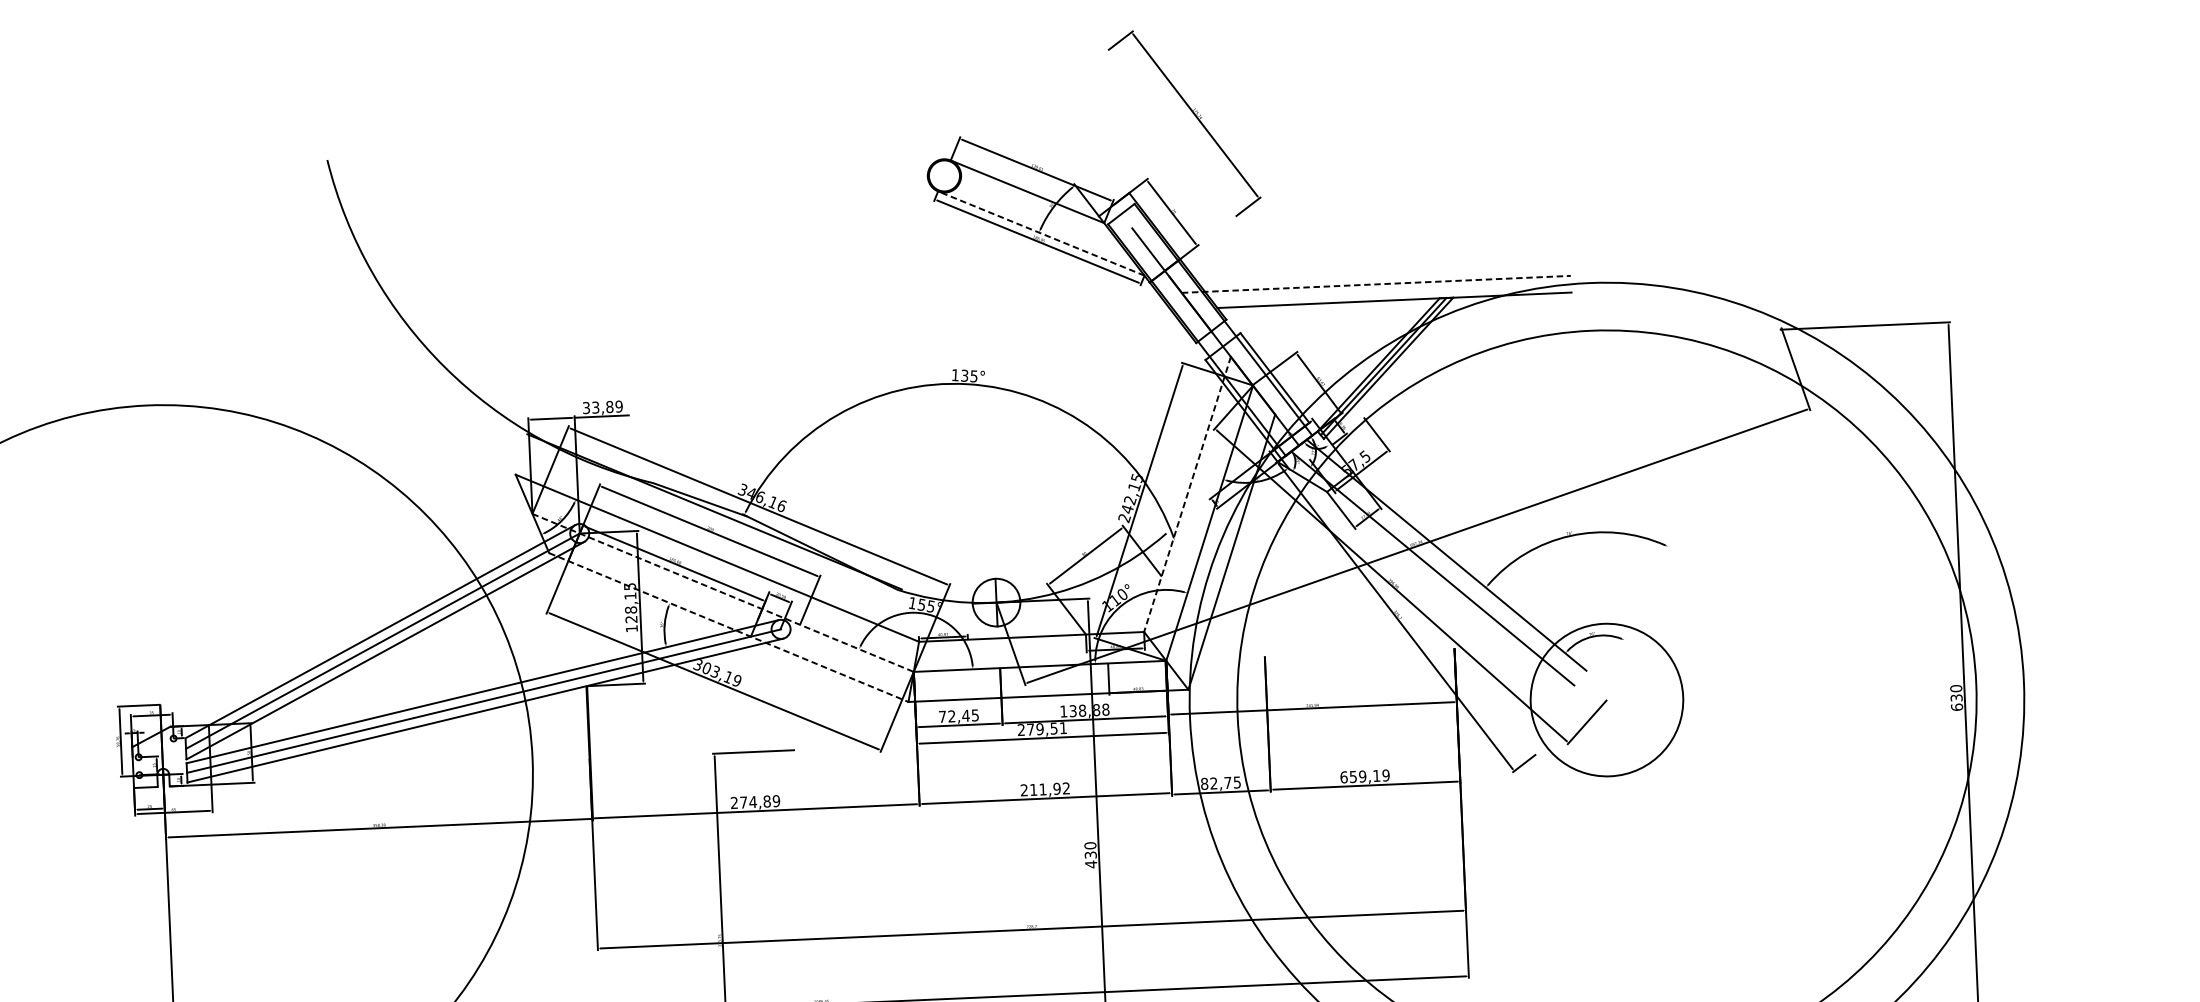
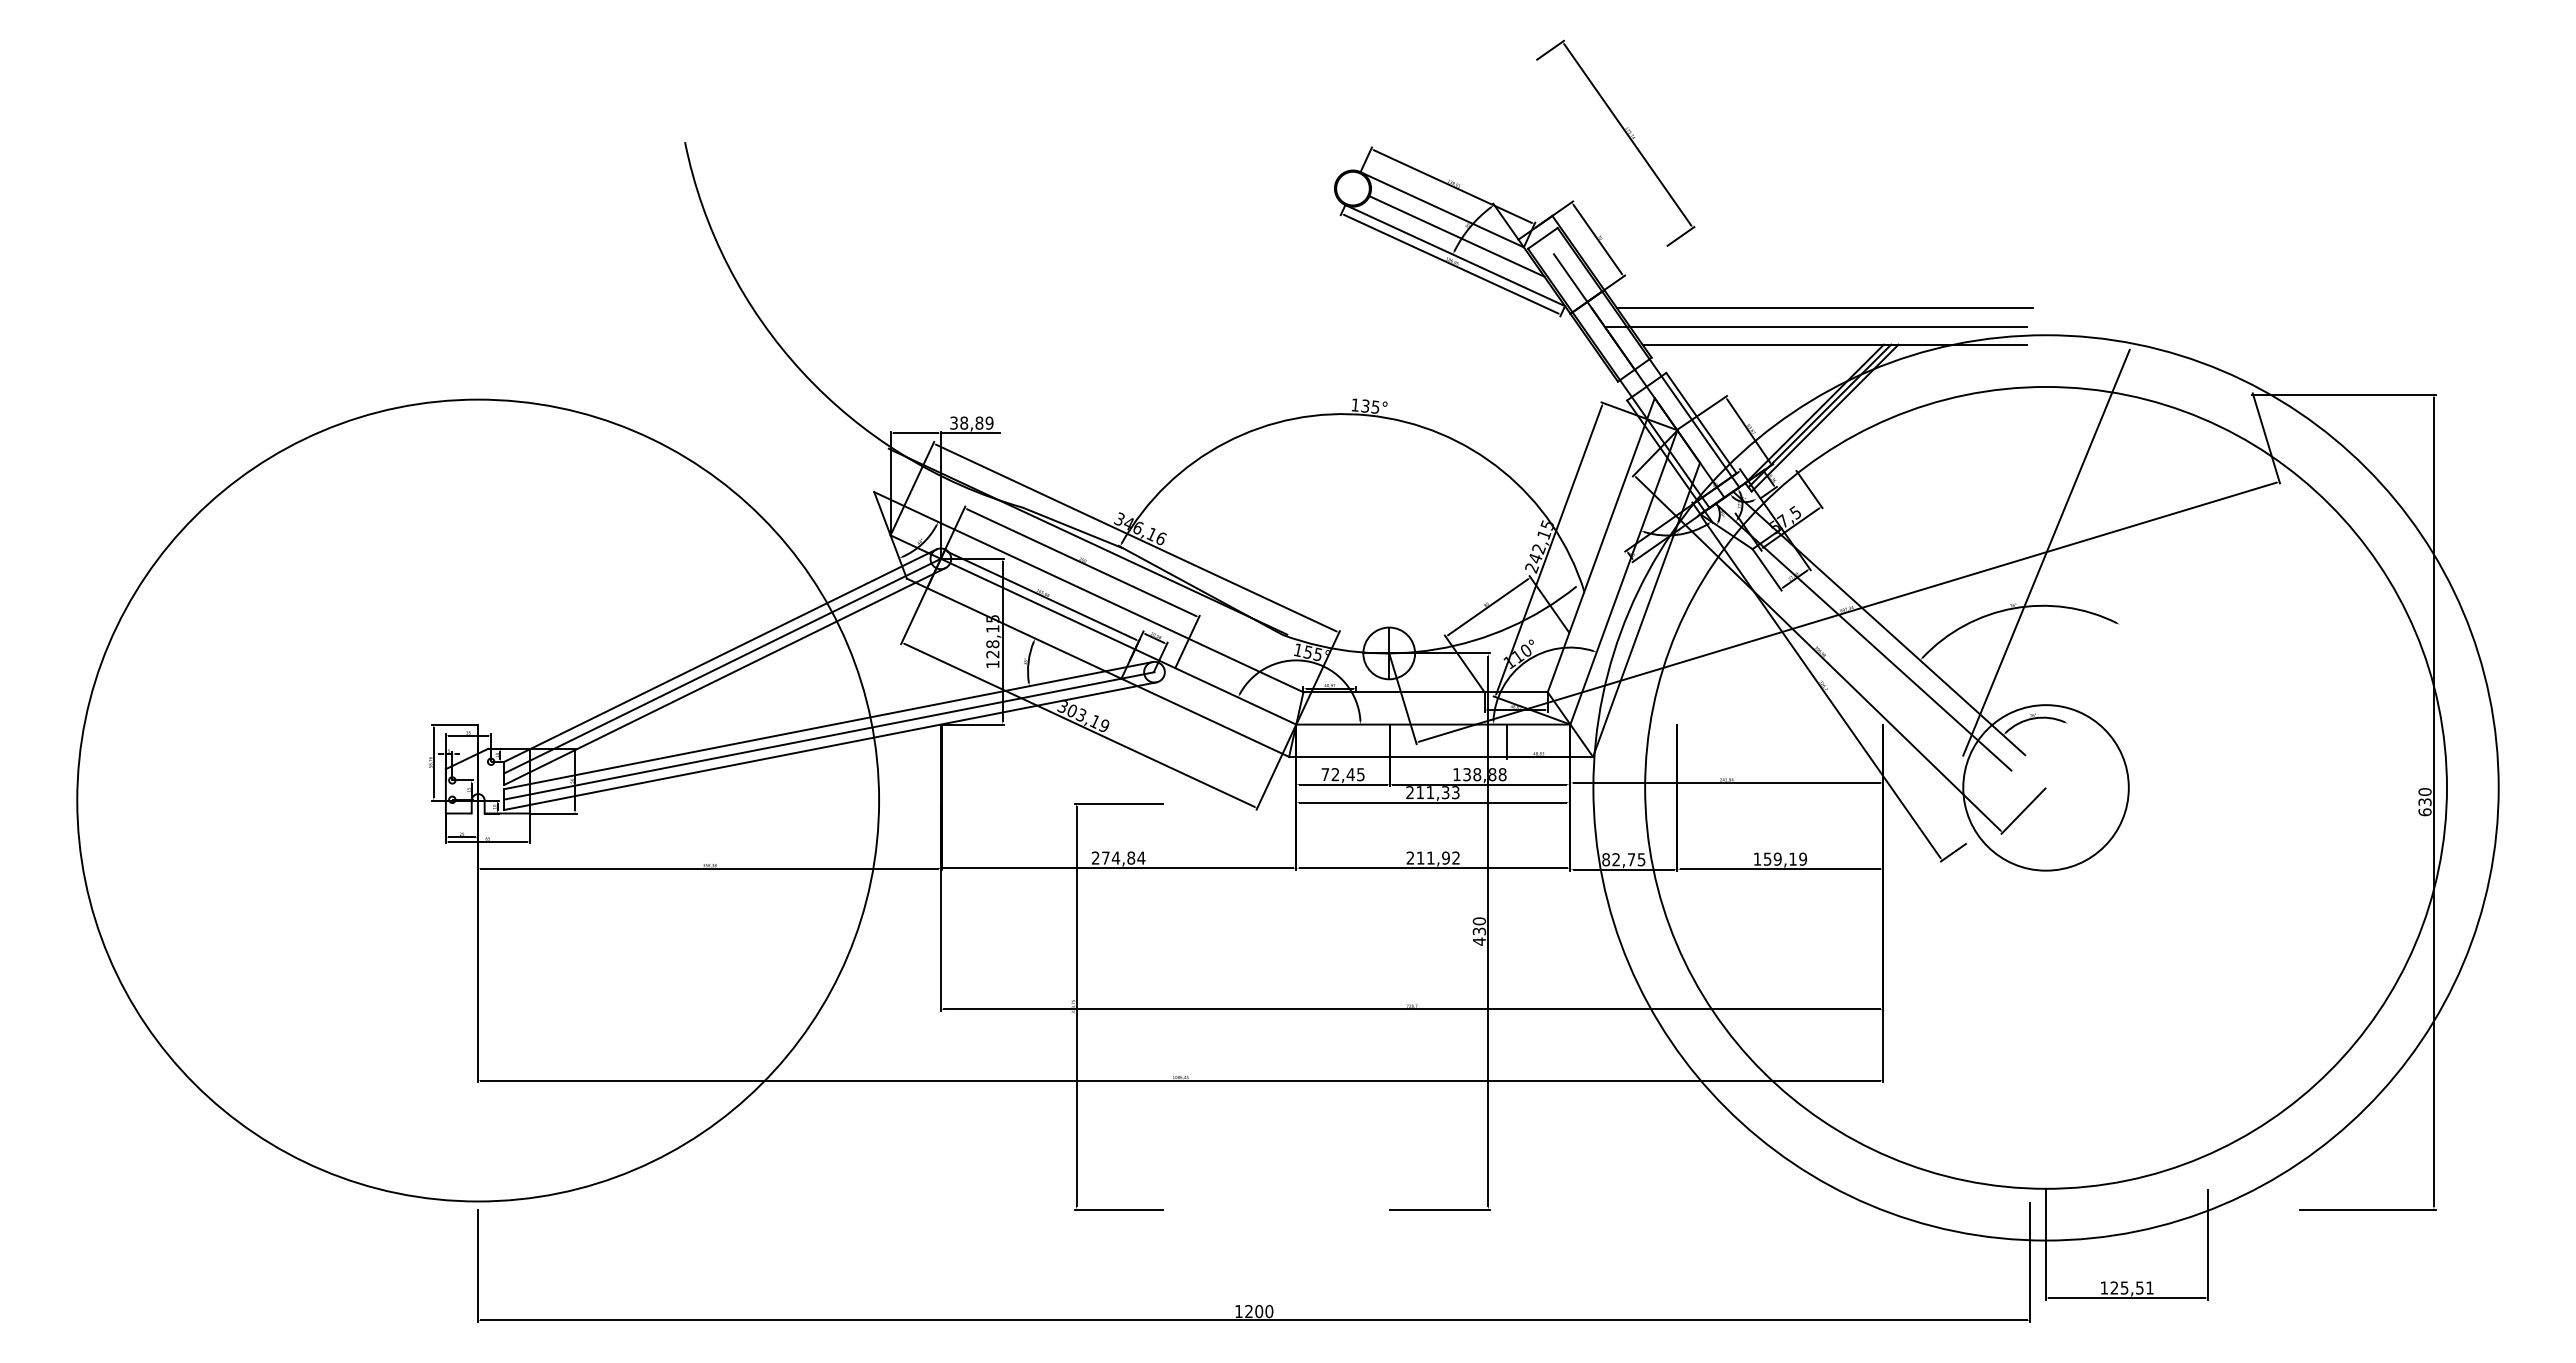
line: (1041, 215) -> (1456, 236), added
line: (1041, 233) -> (1455, 255), dashed -> solid
line: (1384, 267) -> (1825, 308), added
line: (1376, 284) -> (1816, 326), dashed -> solid
text: (596, 406) -> (964, 422), 33,89 -> 38,89
line: (1597, 483) -> (2046, 552), added
line: (1187, 494) -> (1601, 545), dashed -> solid
line: (723, 592) -> (1093, 629), dashed -> solid
line: (729, 627) -> (1098, 667), dashed -> solid
text: (1046, 728) -> (1437, 792), 279,51 -> 211,33
text: (1344, 776) -> (1757, 858), 659,19 -> 159,19
text: (776, 800) -> (1141, 857), 274,89 -> 274,84

